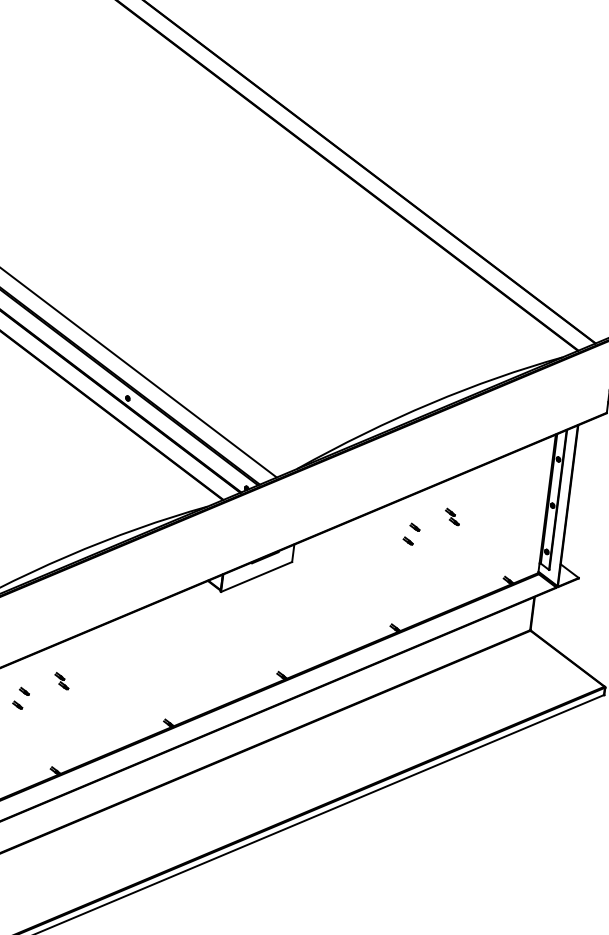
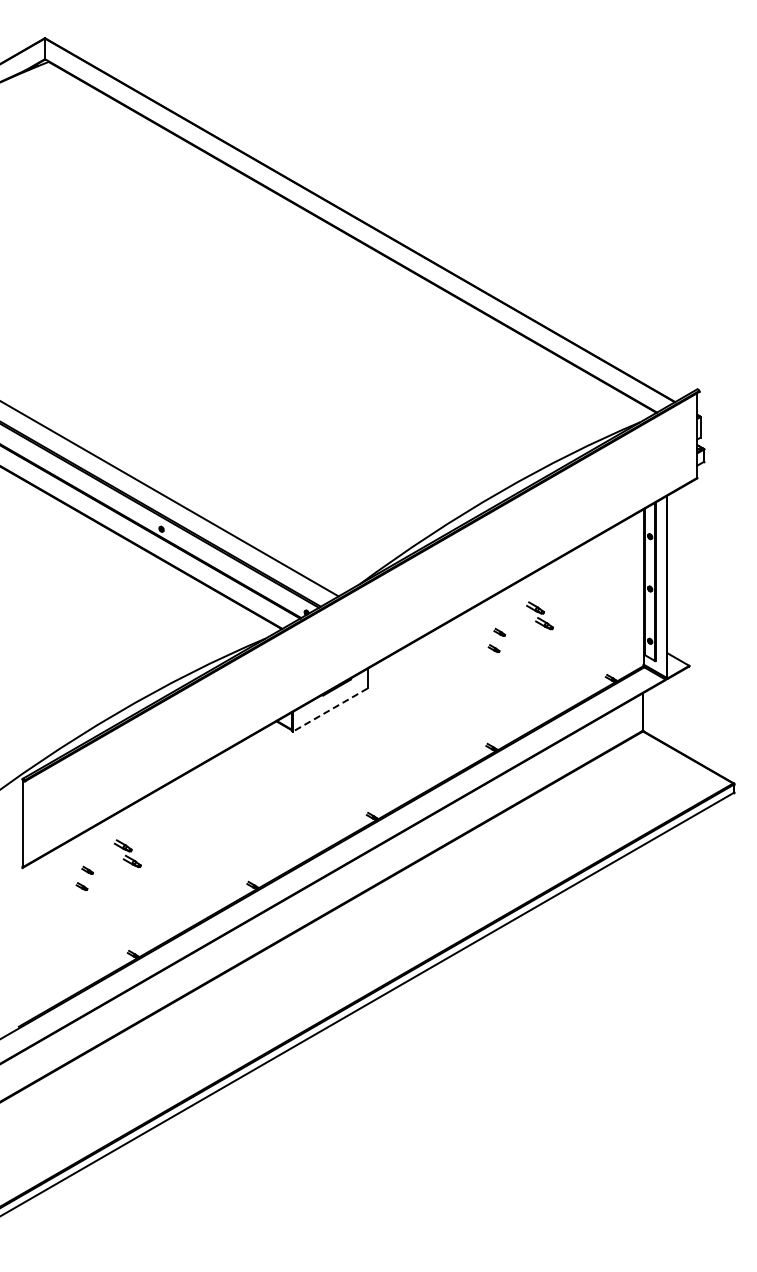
part: (452, 516) -> (539, 615), size x1.6
line: (255, 577) -> (329, 710), solid -> dashed
part: (61, 681) -> (127, 853), size x1.6

